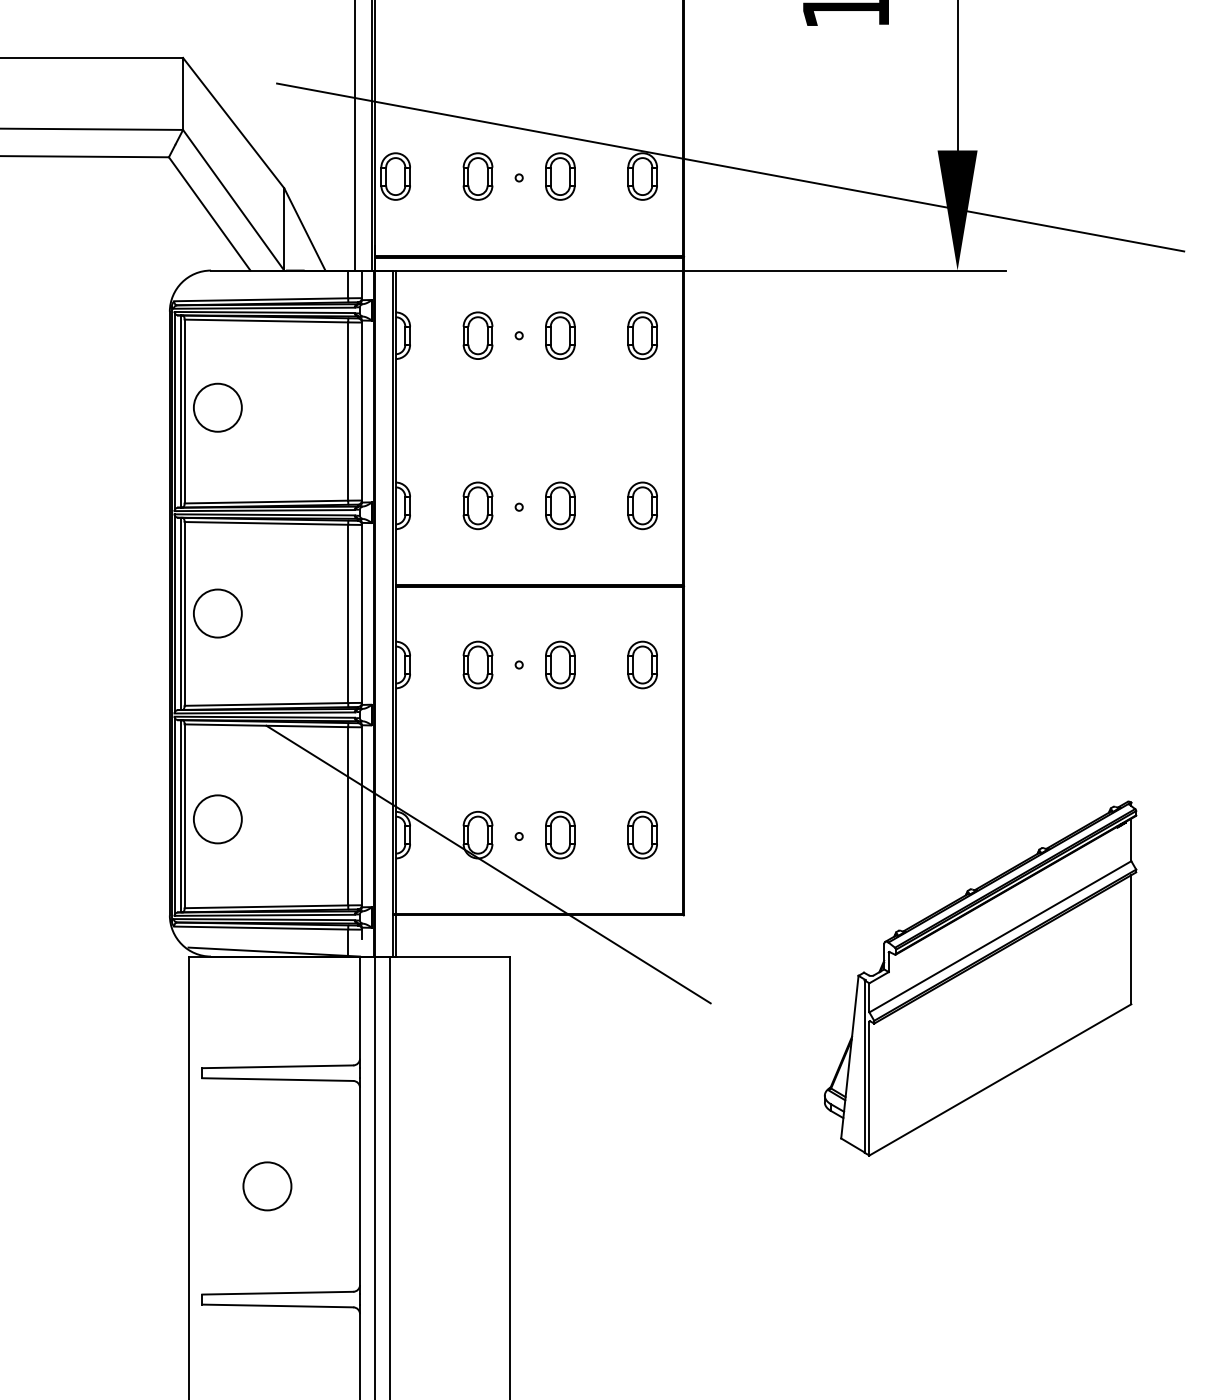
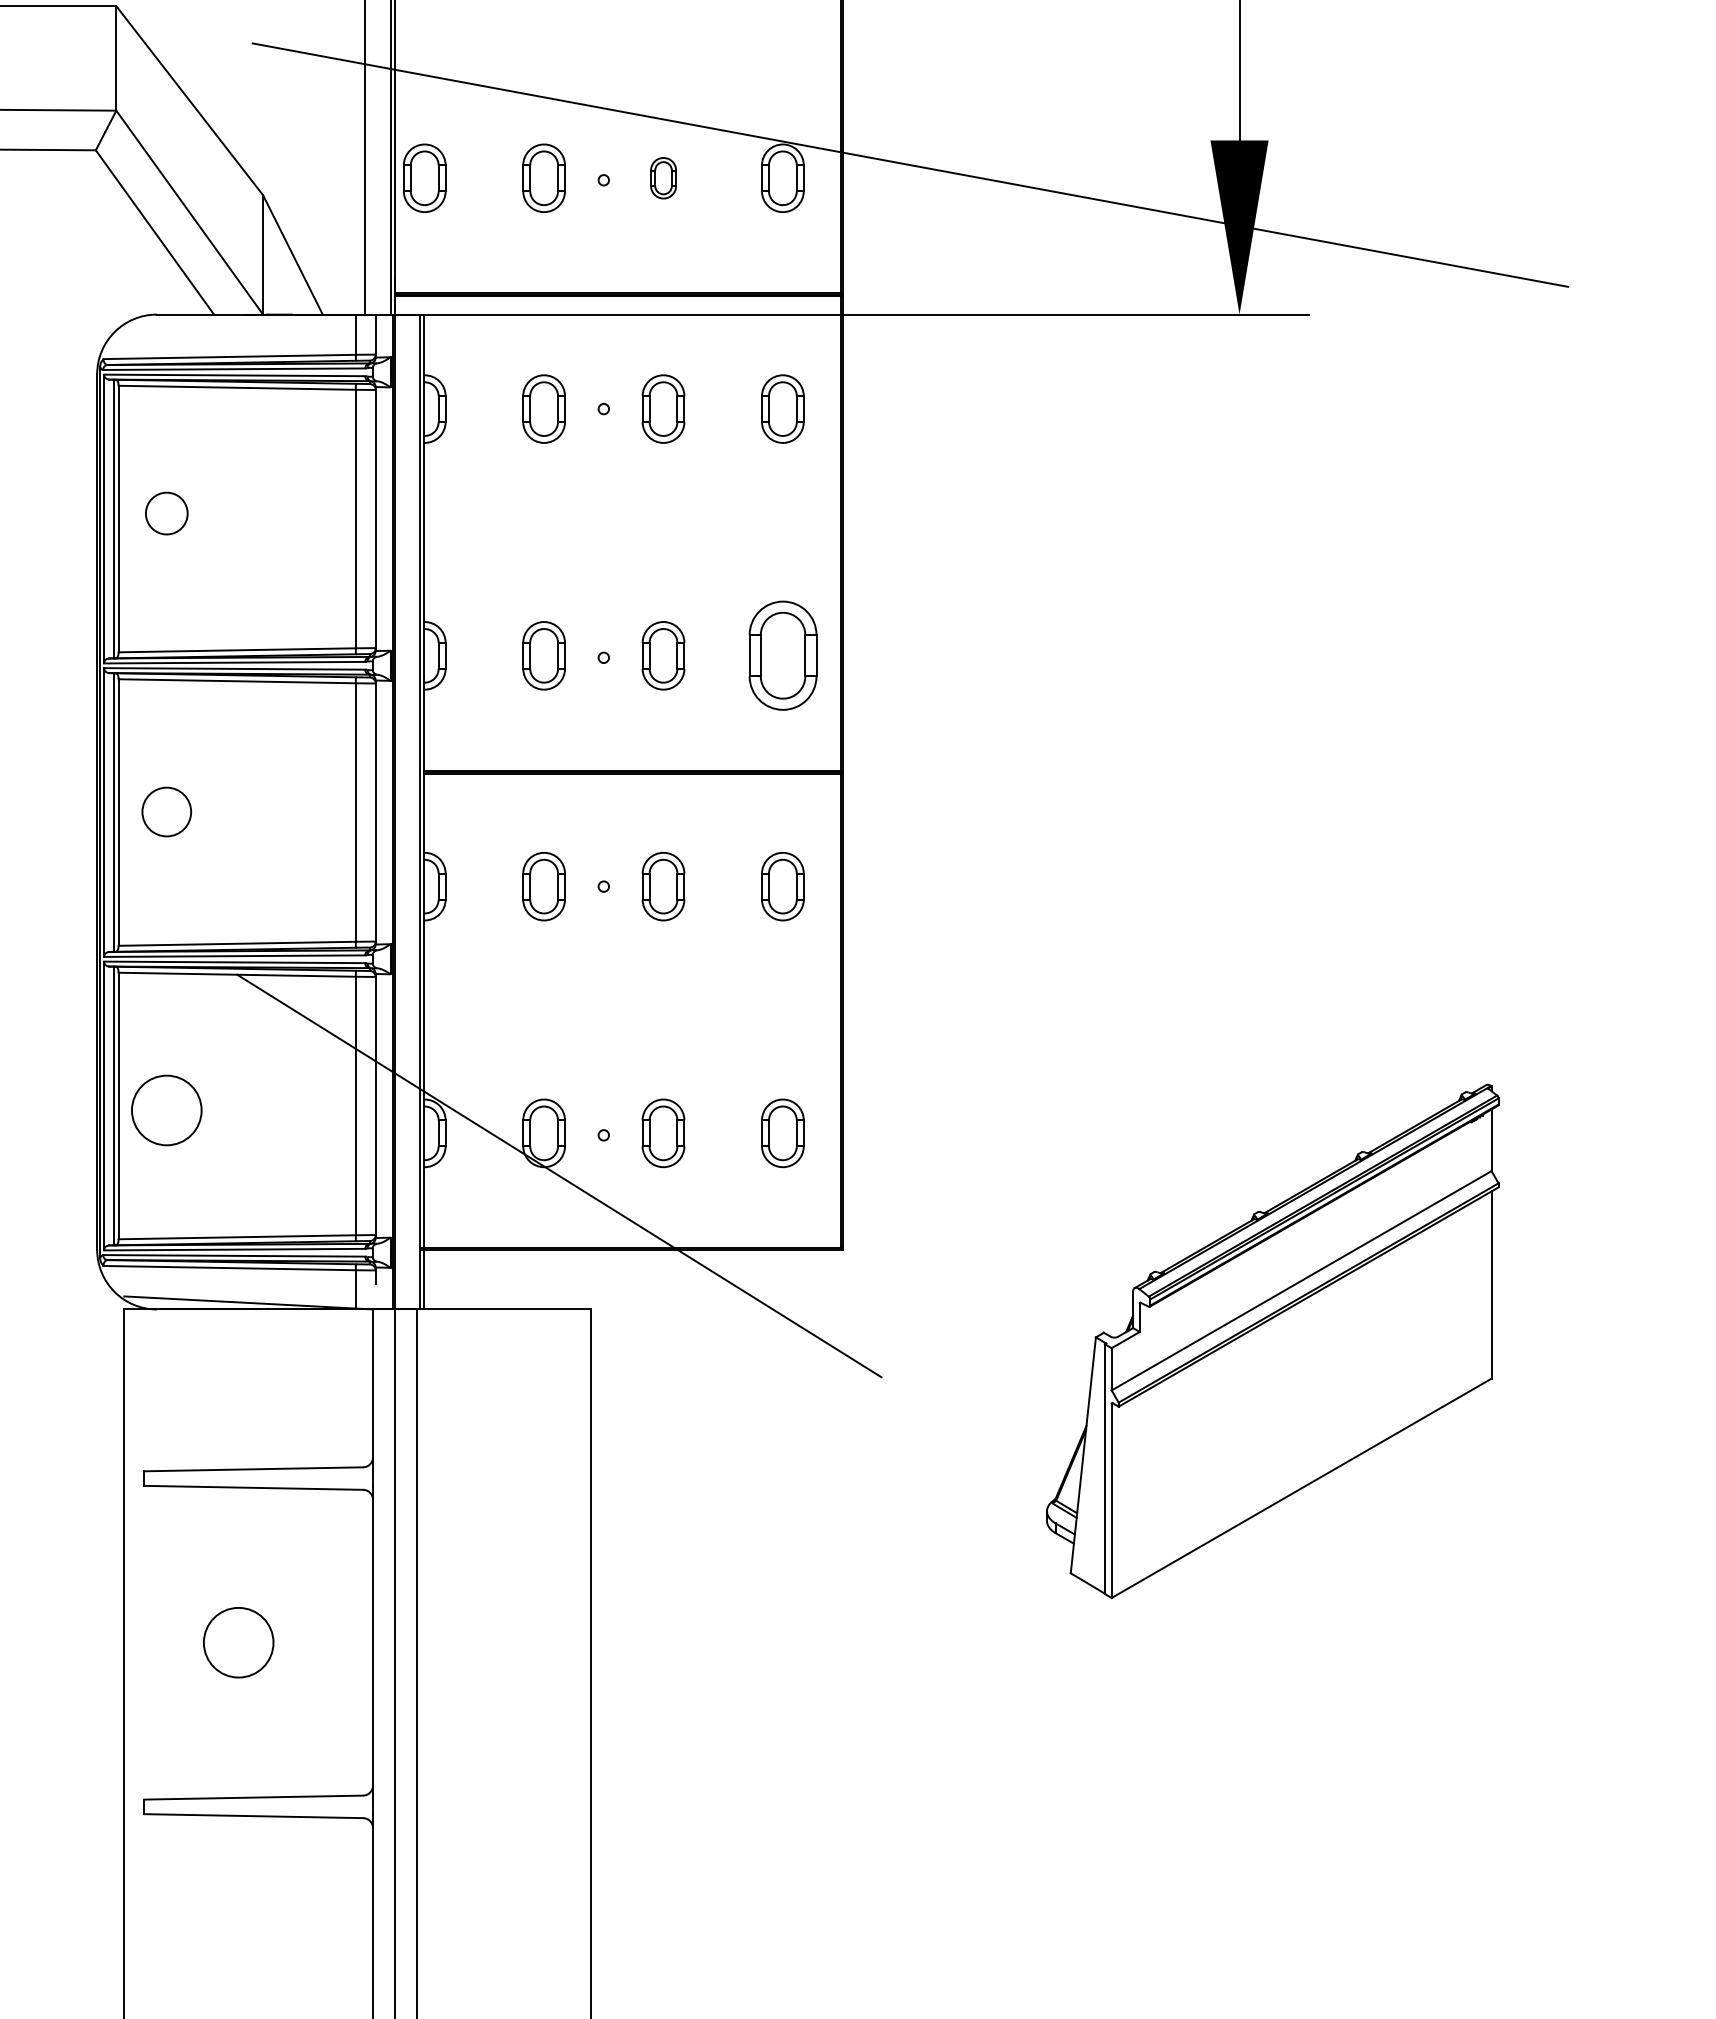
part: (560, 176) -> (663, 178), size x0.6
circle: (217, 407) -> (166, 513), size x0.6
part: (642, 505) -> (782, 655), size x1.6
circle: (217, 613) -> (166, 811), size x0.7

